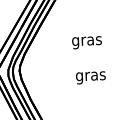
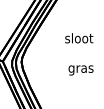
text: (87, 41) -> (79, 39), gras -> sloot

